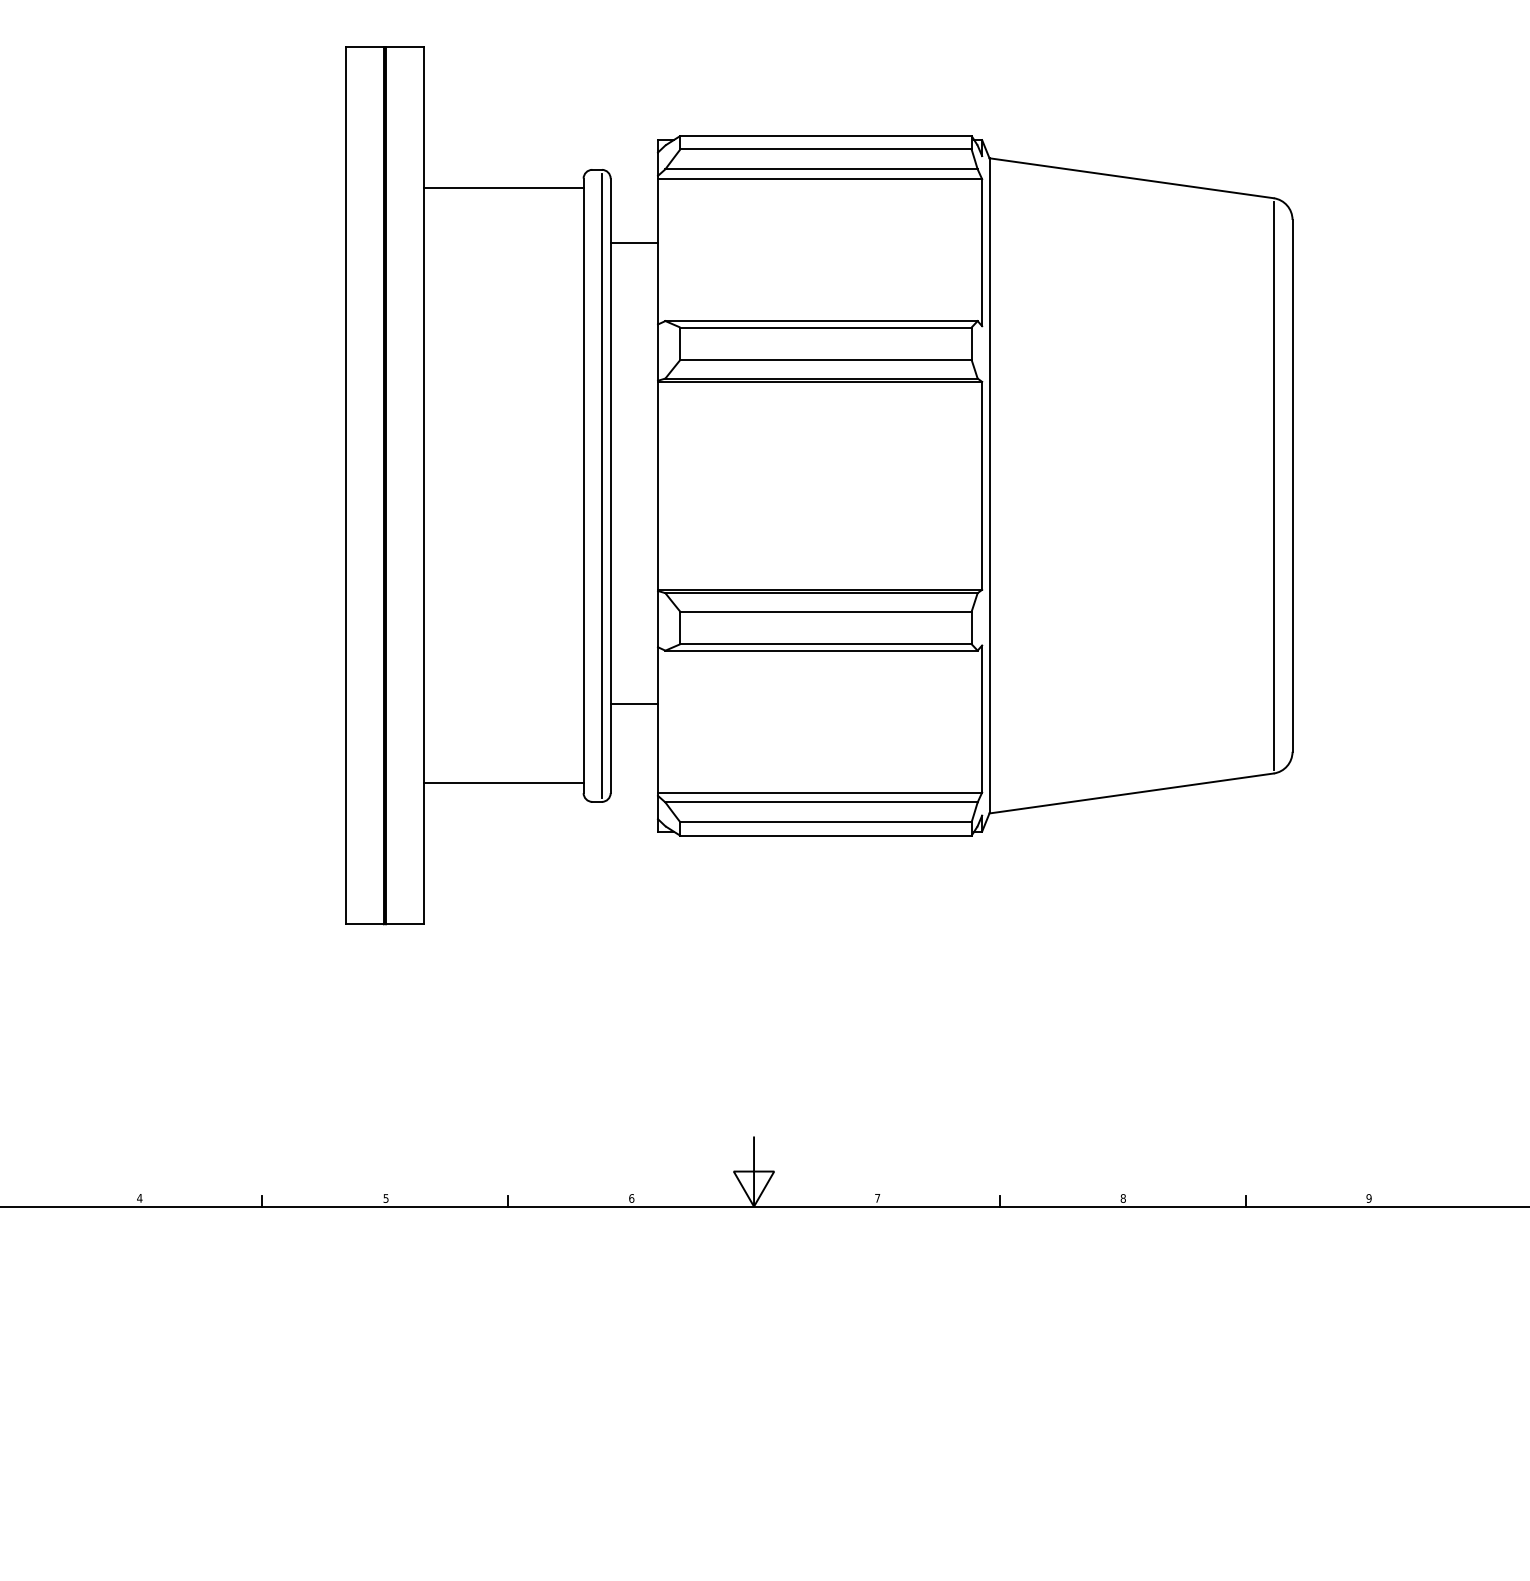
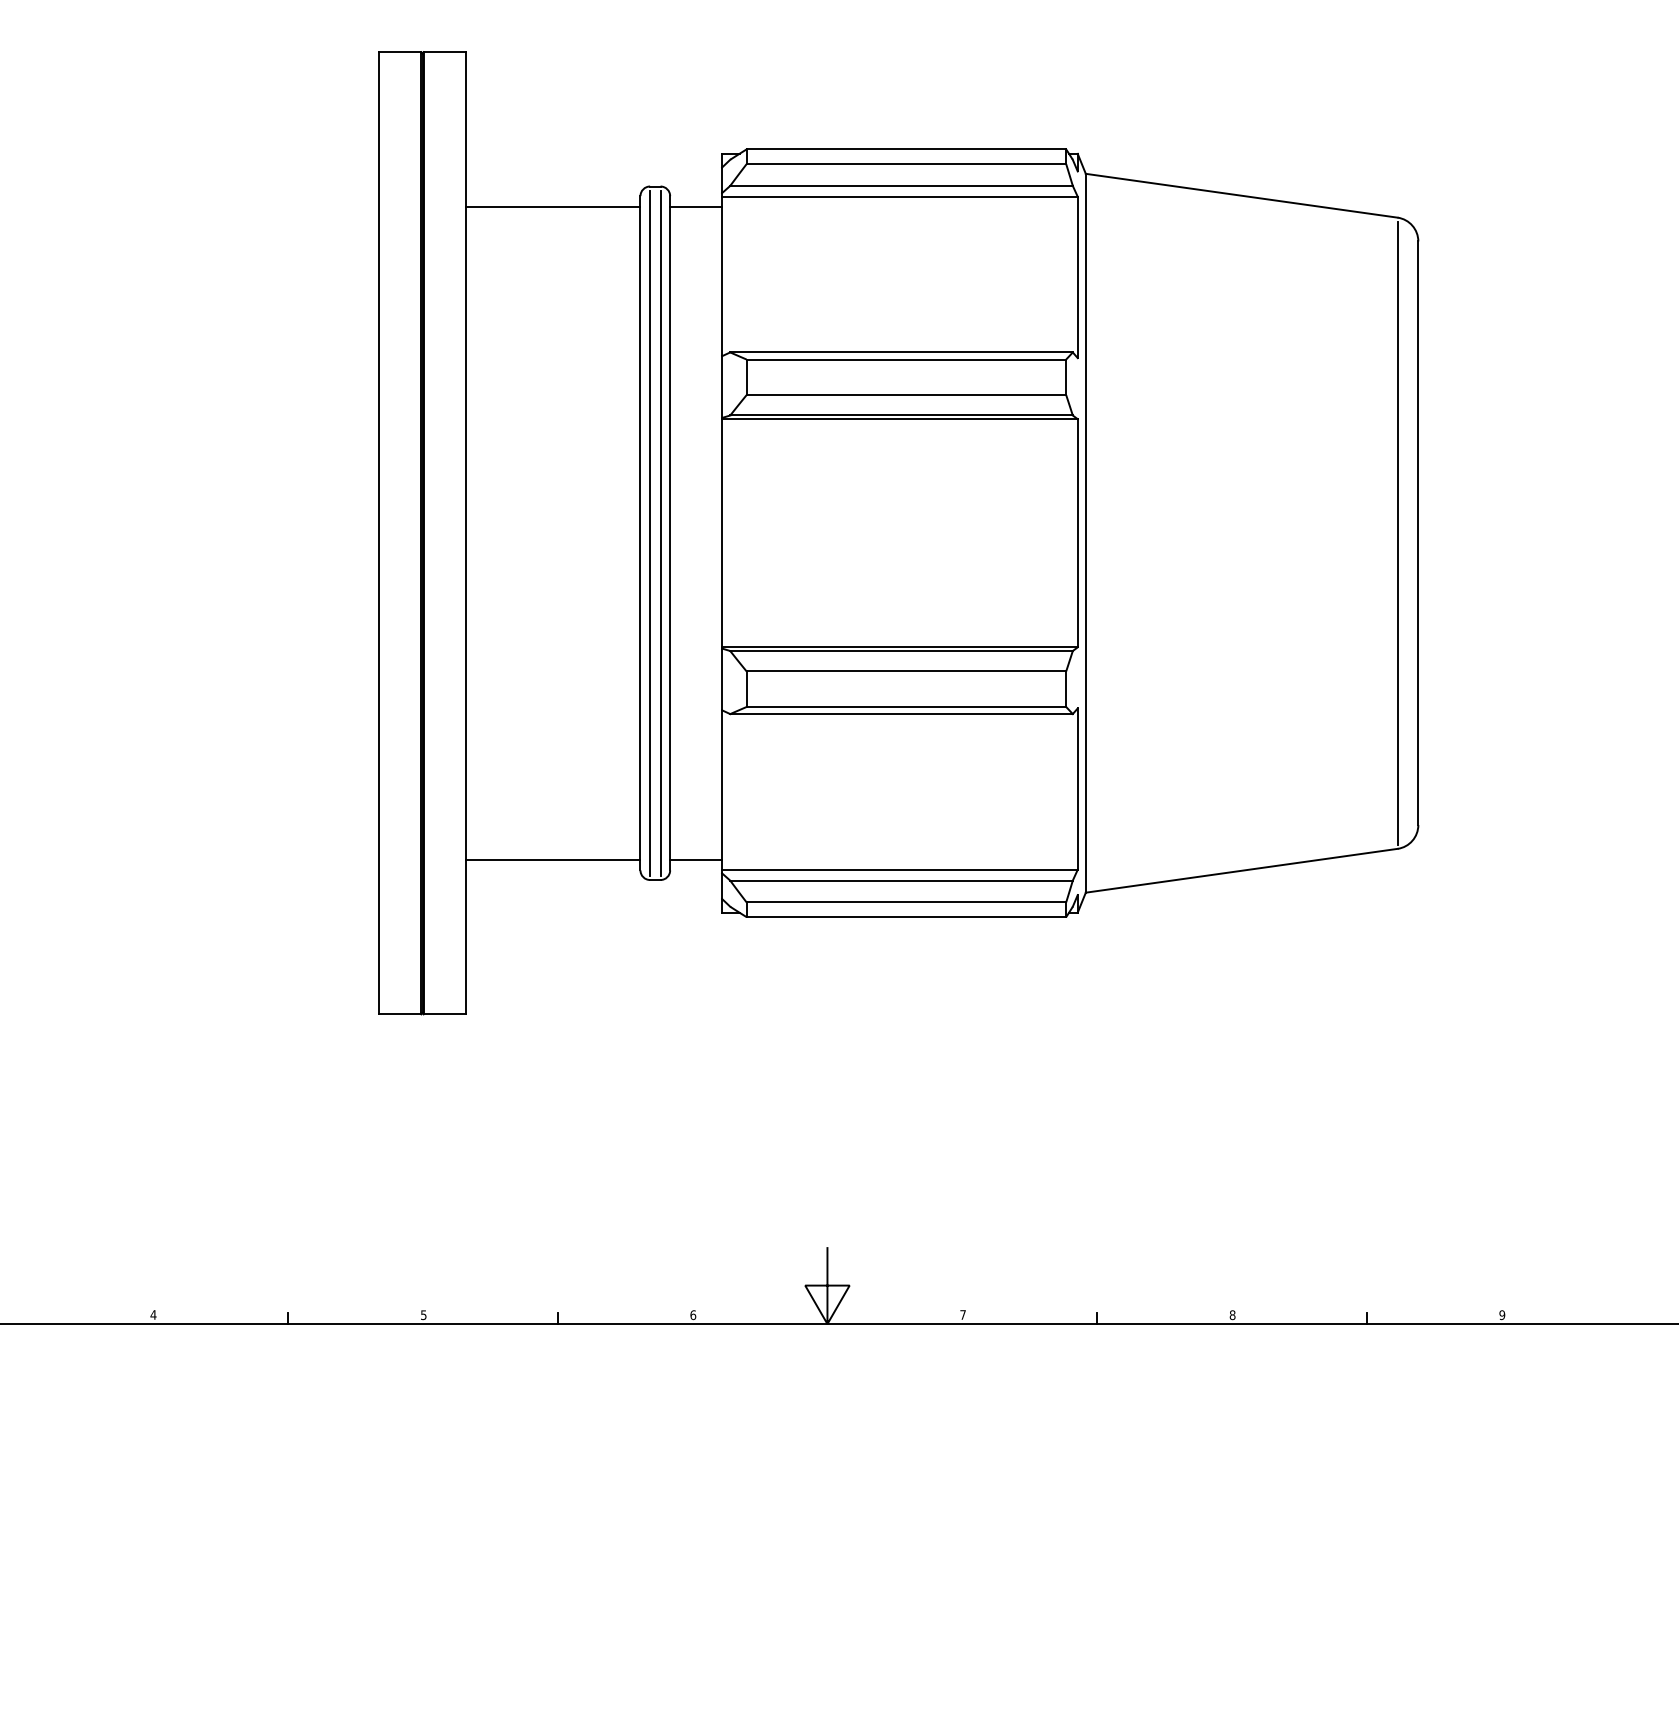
line: (634, 243) -> (696, 206), moved
line: (592, 485) -> (650, 532), added
line: (634, 704) -> (696, 859), moved

